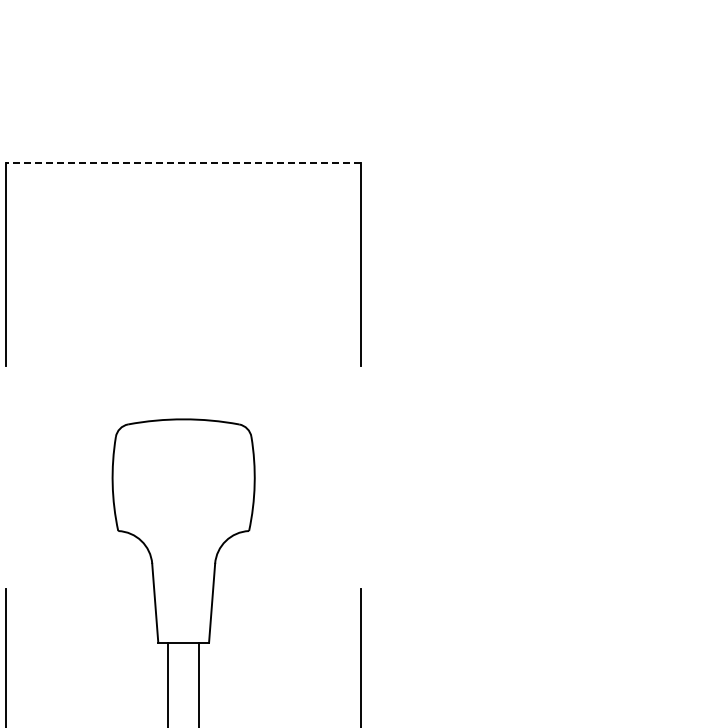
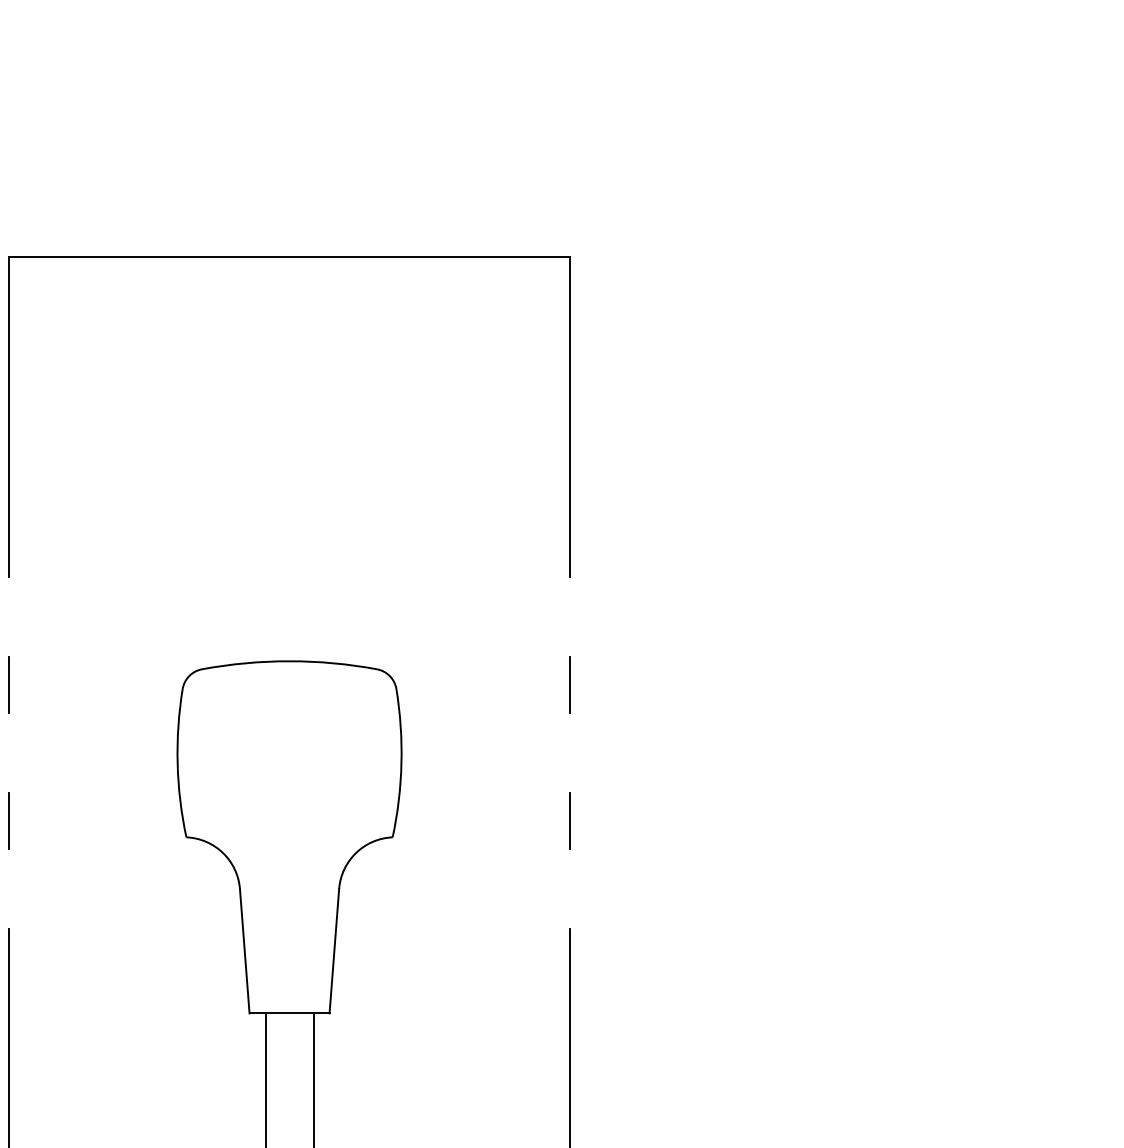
line: (183, 162) -> (289, 256), dashed -> solid
line: (5, 434) -> (8, 685), added
line: (361, 434) -> (569, 685), added
line: (5, 520) -> (8, 820), added
line: (360, 520) -> (568, 820), added

